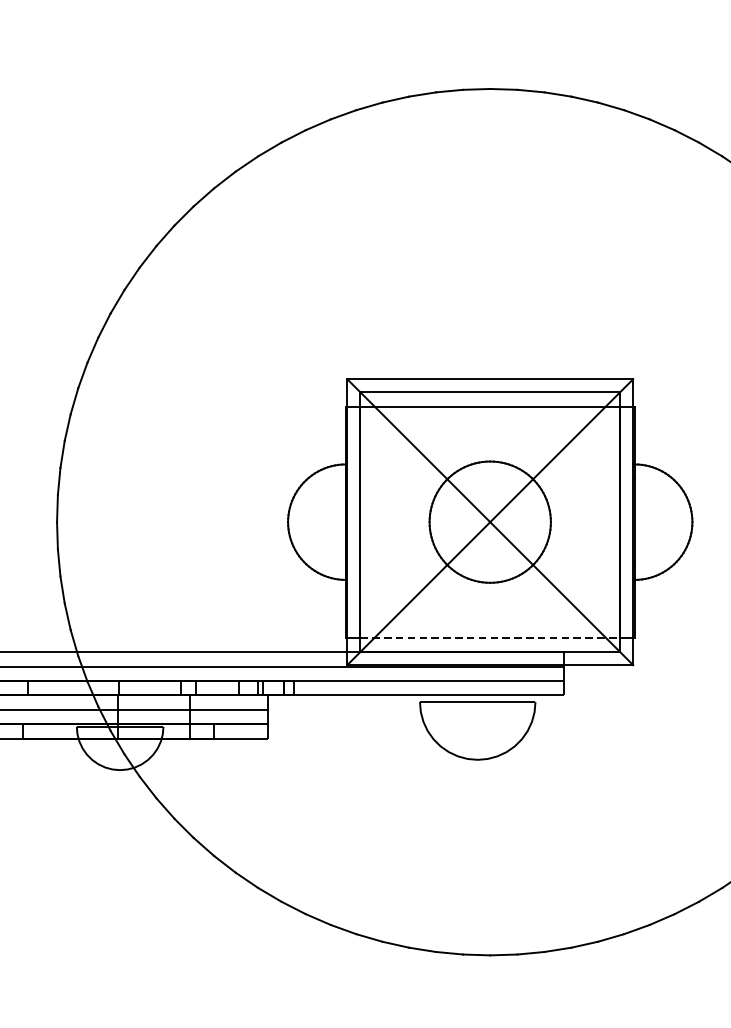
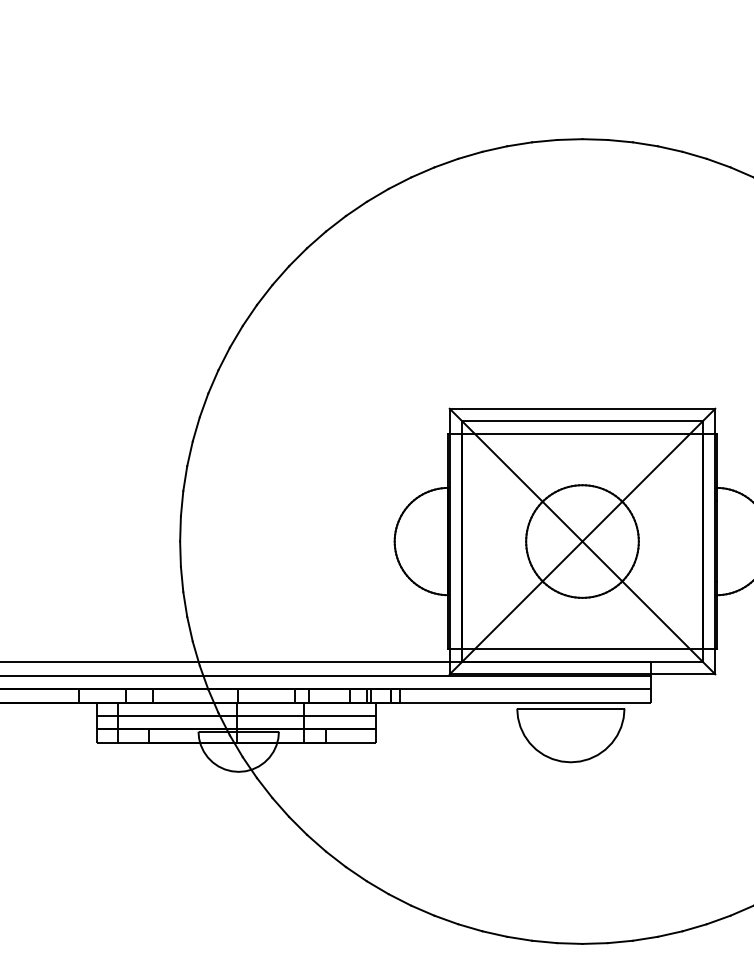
line: (490, 637) -> (582, 648), dashed -> solid

